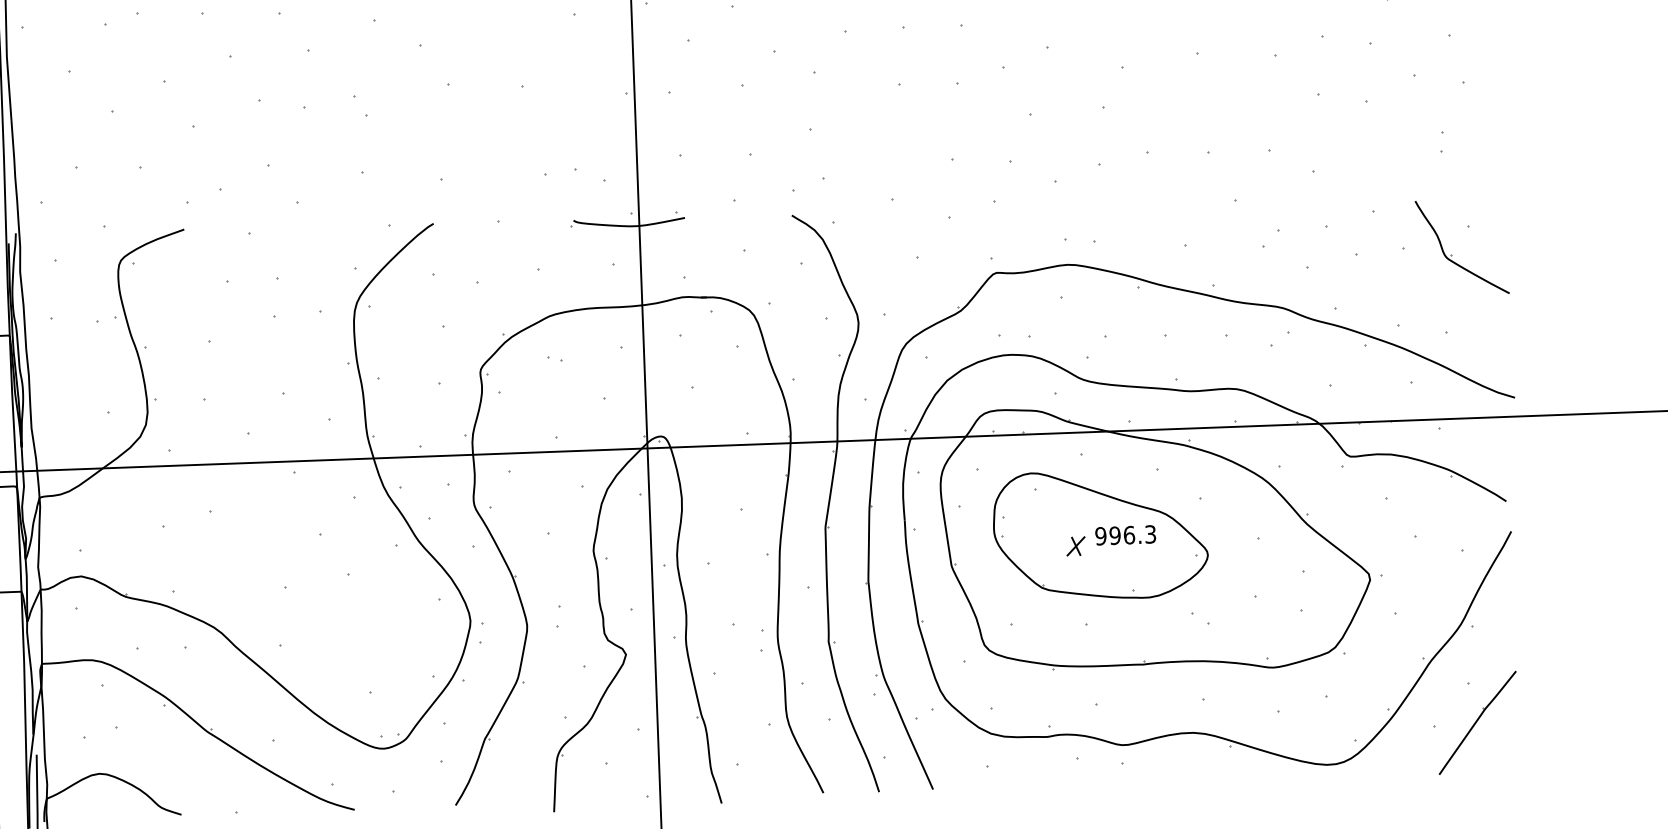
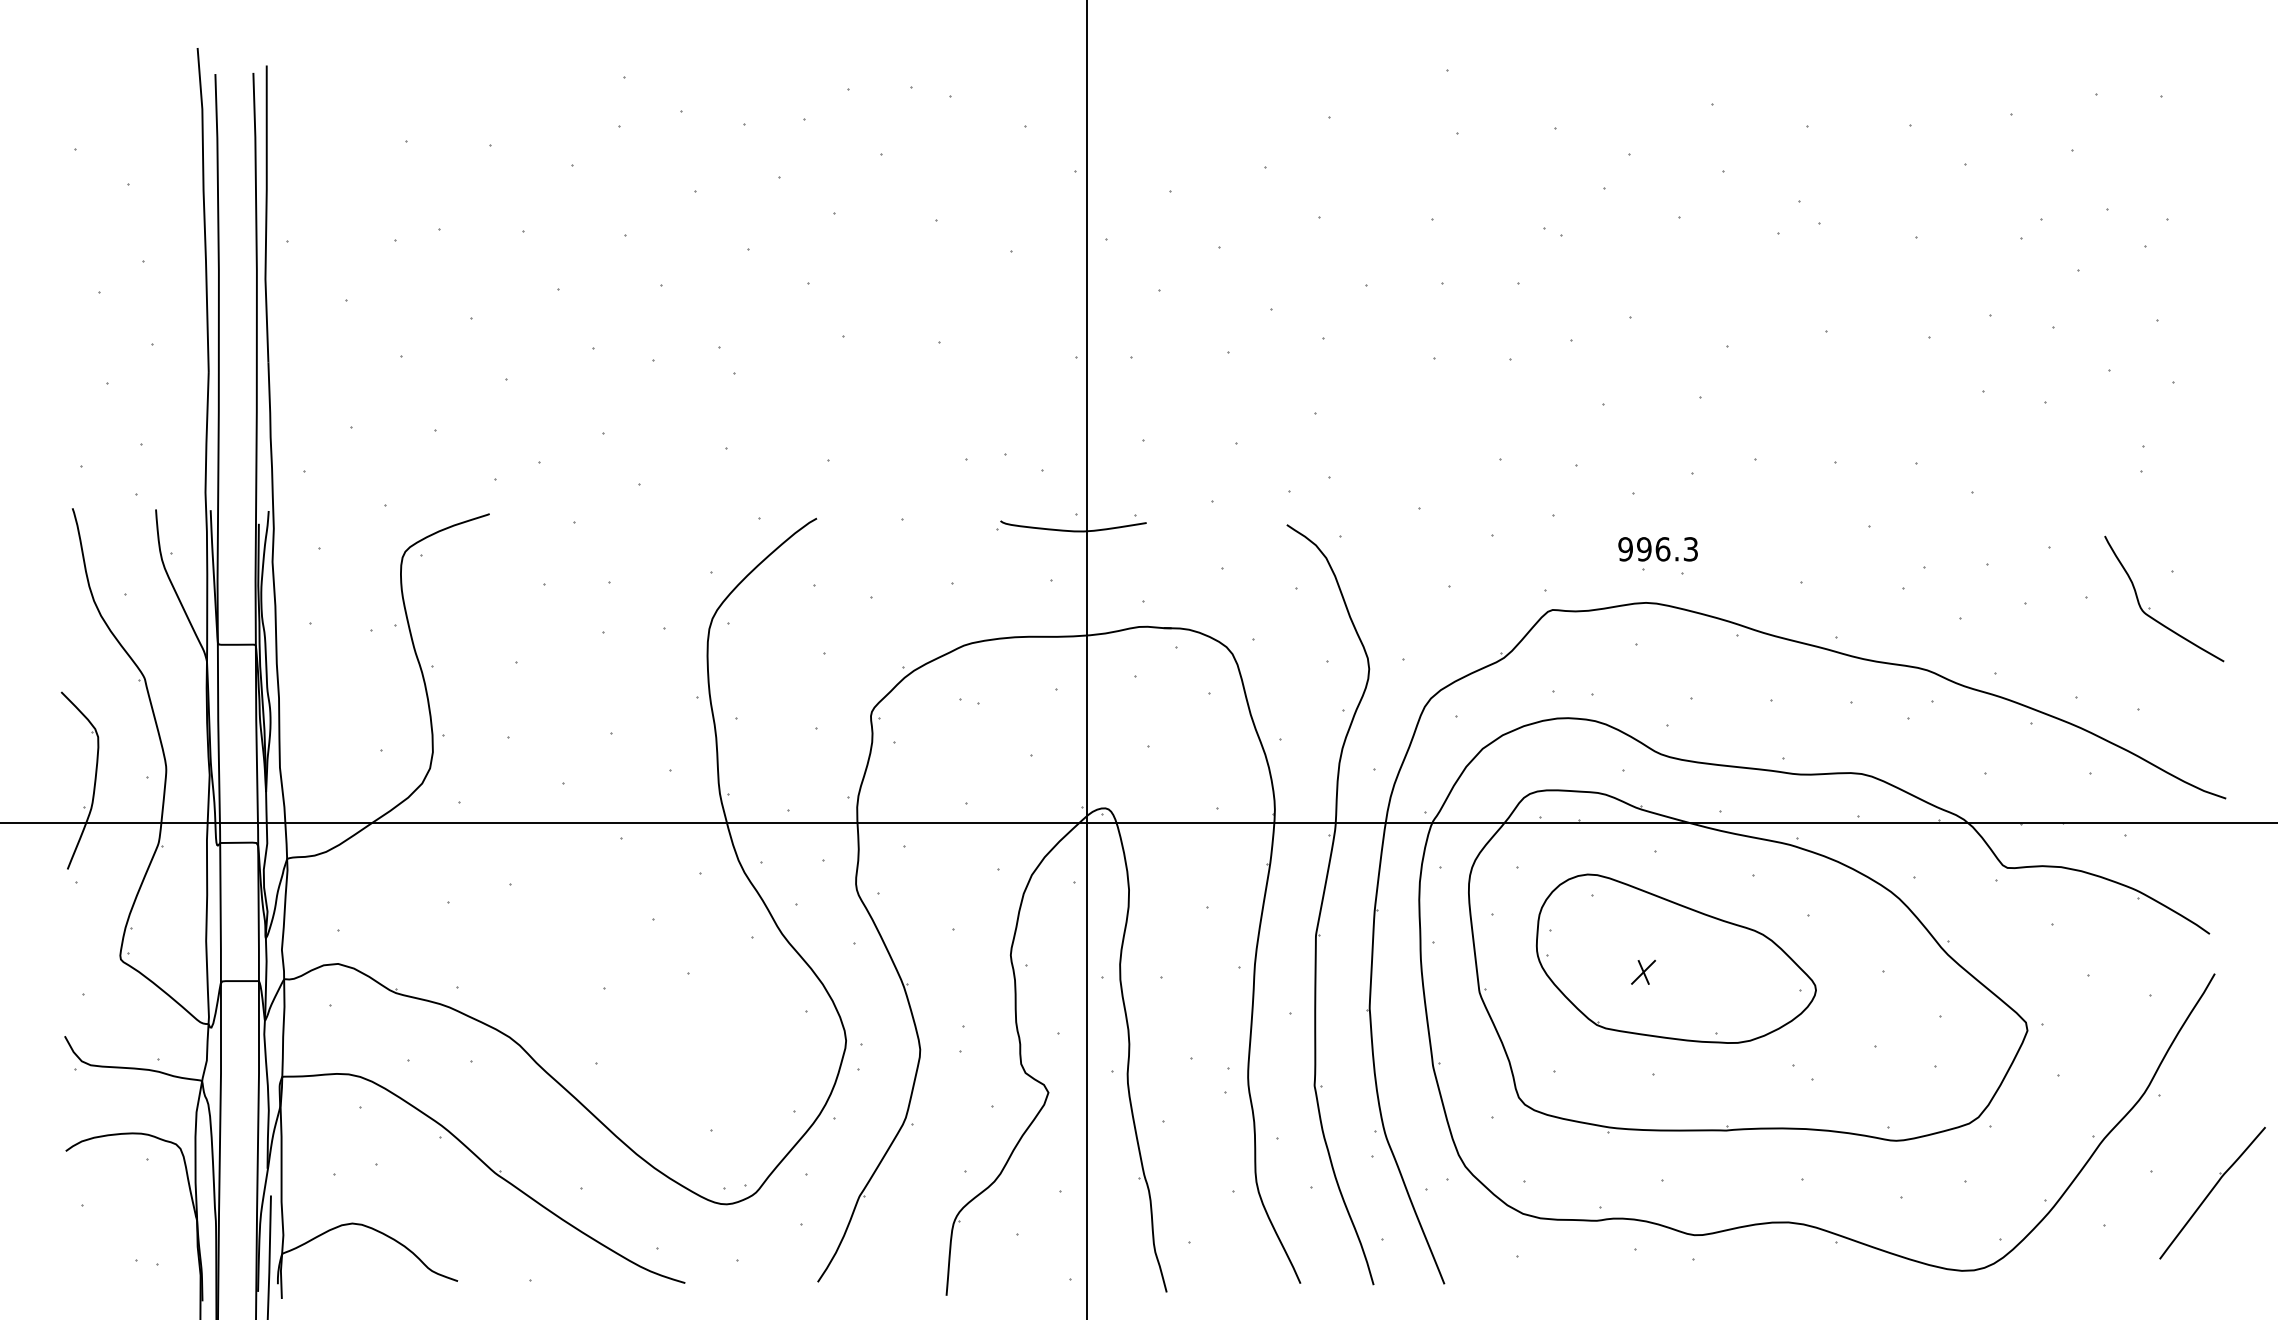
part: (1125, 535) -> (1657, 549), moved
part: (1477, 722) -> (2212, 1192), moved

